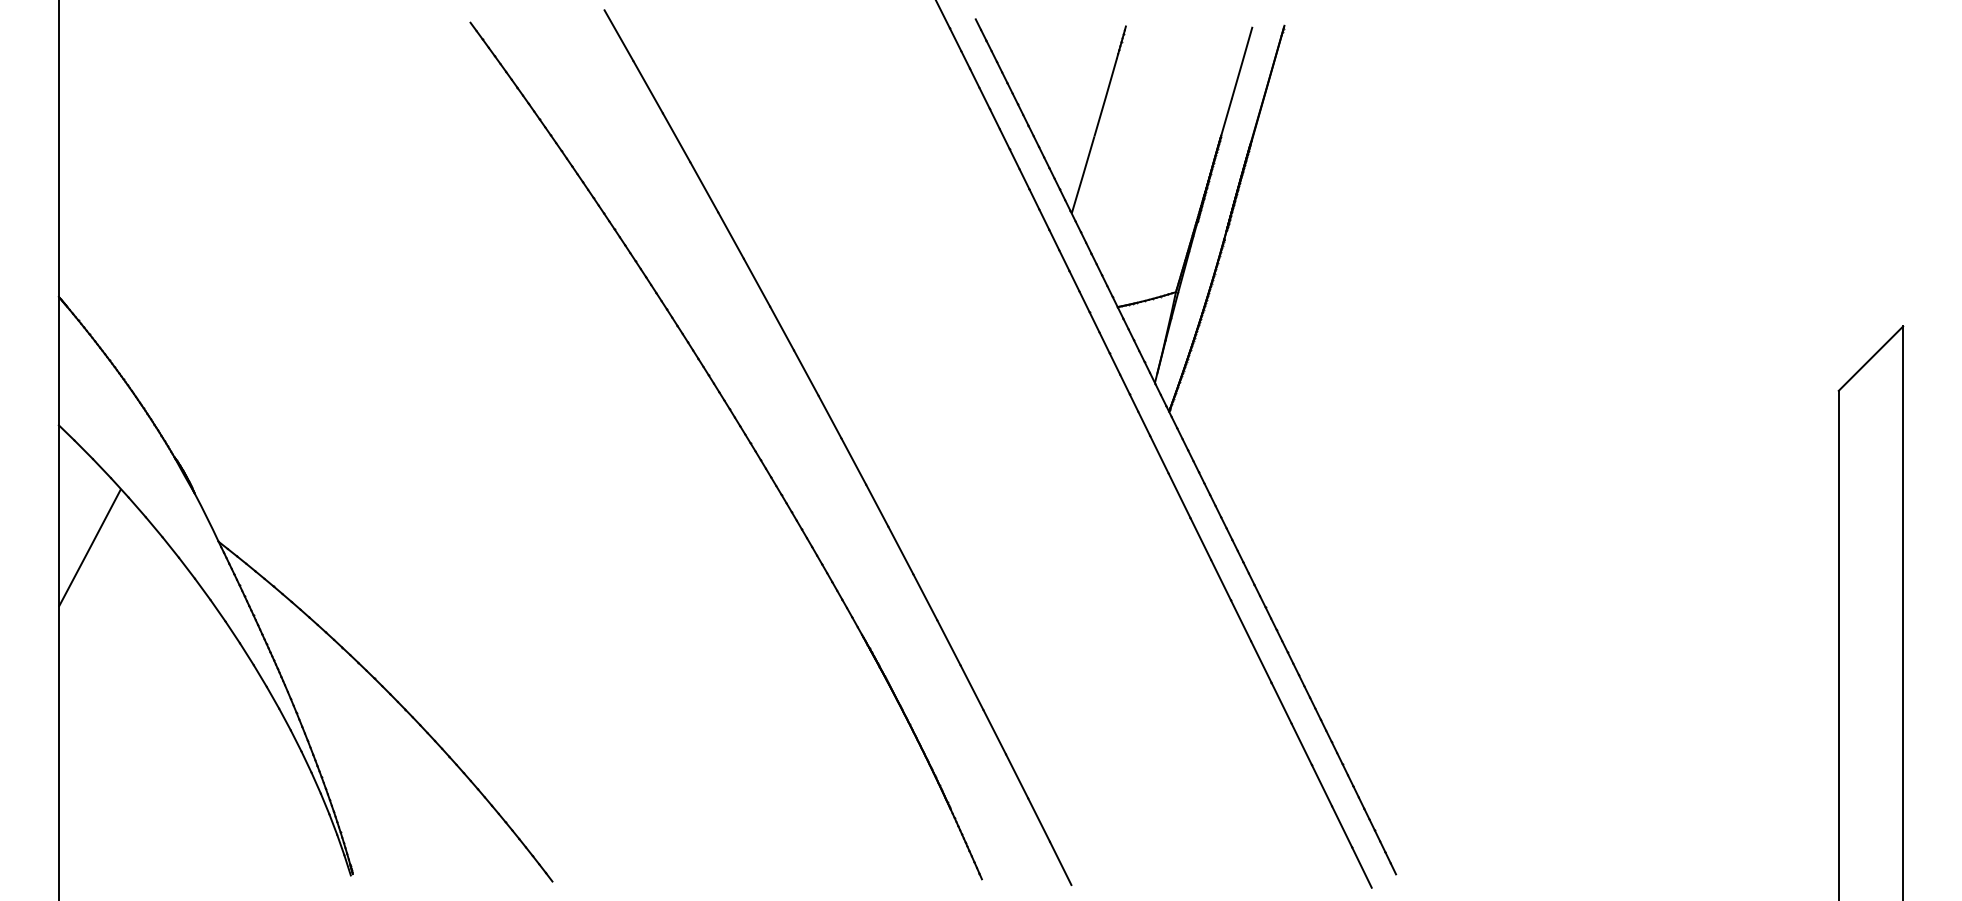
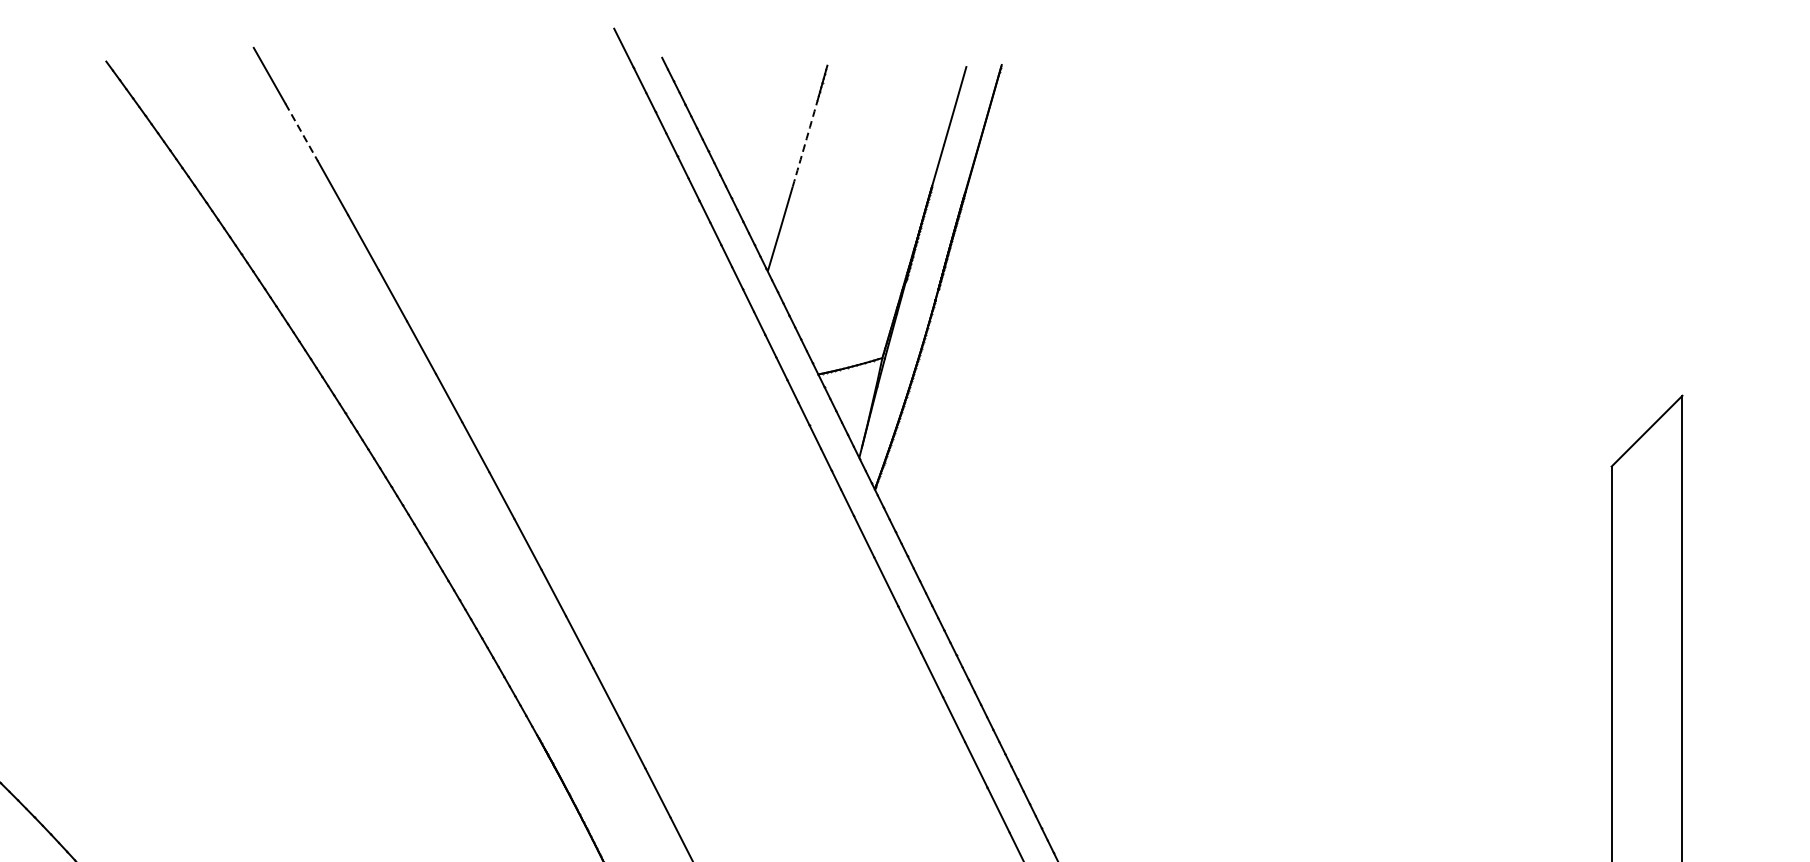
line: (648, 87) -> (302, 132), solid -> dashed
arc: (1105, 97) -> (804, 143), solid -> dashed

